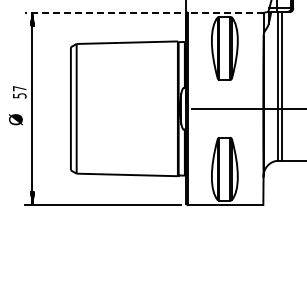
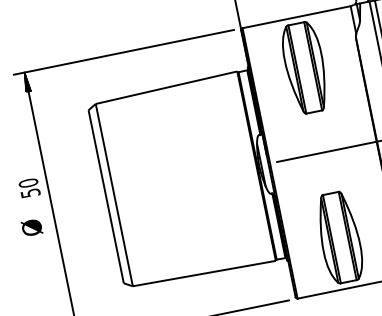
line: (102, 12) -> (123, 52), dashed -> solid
line: (225, 12) -> (295, 17), dashed -> solid
text: (19, 88) -> (28, 182), 57 -> 50

